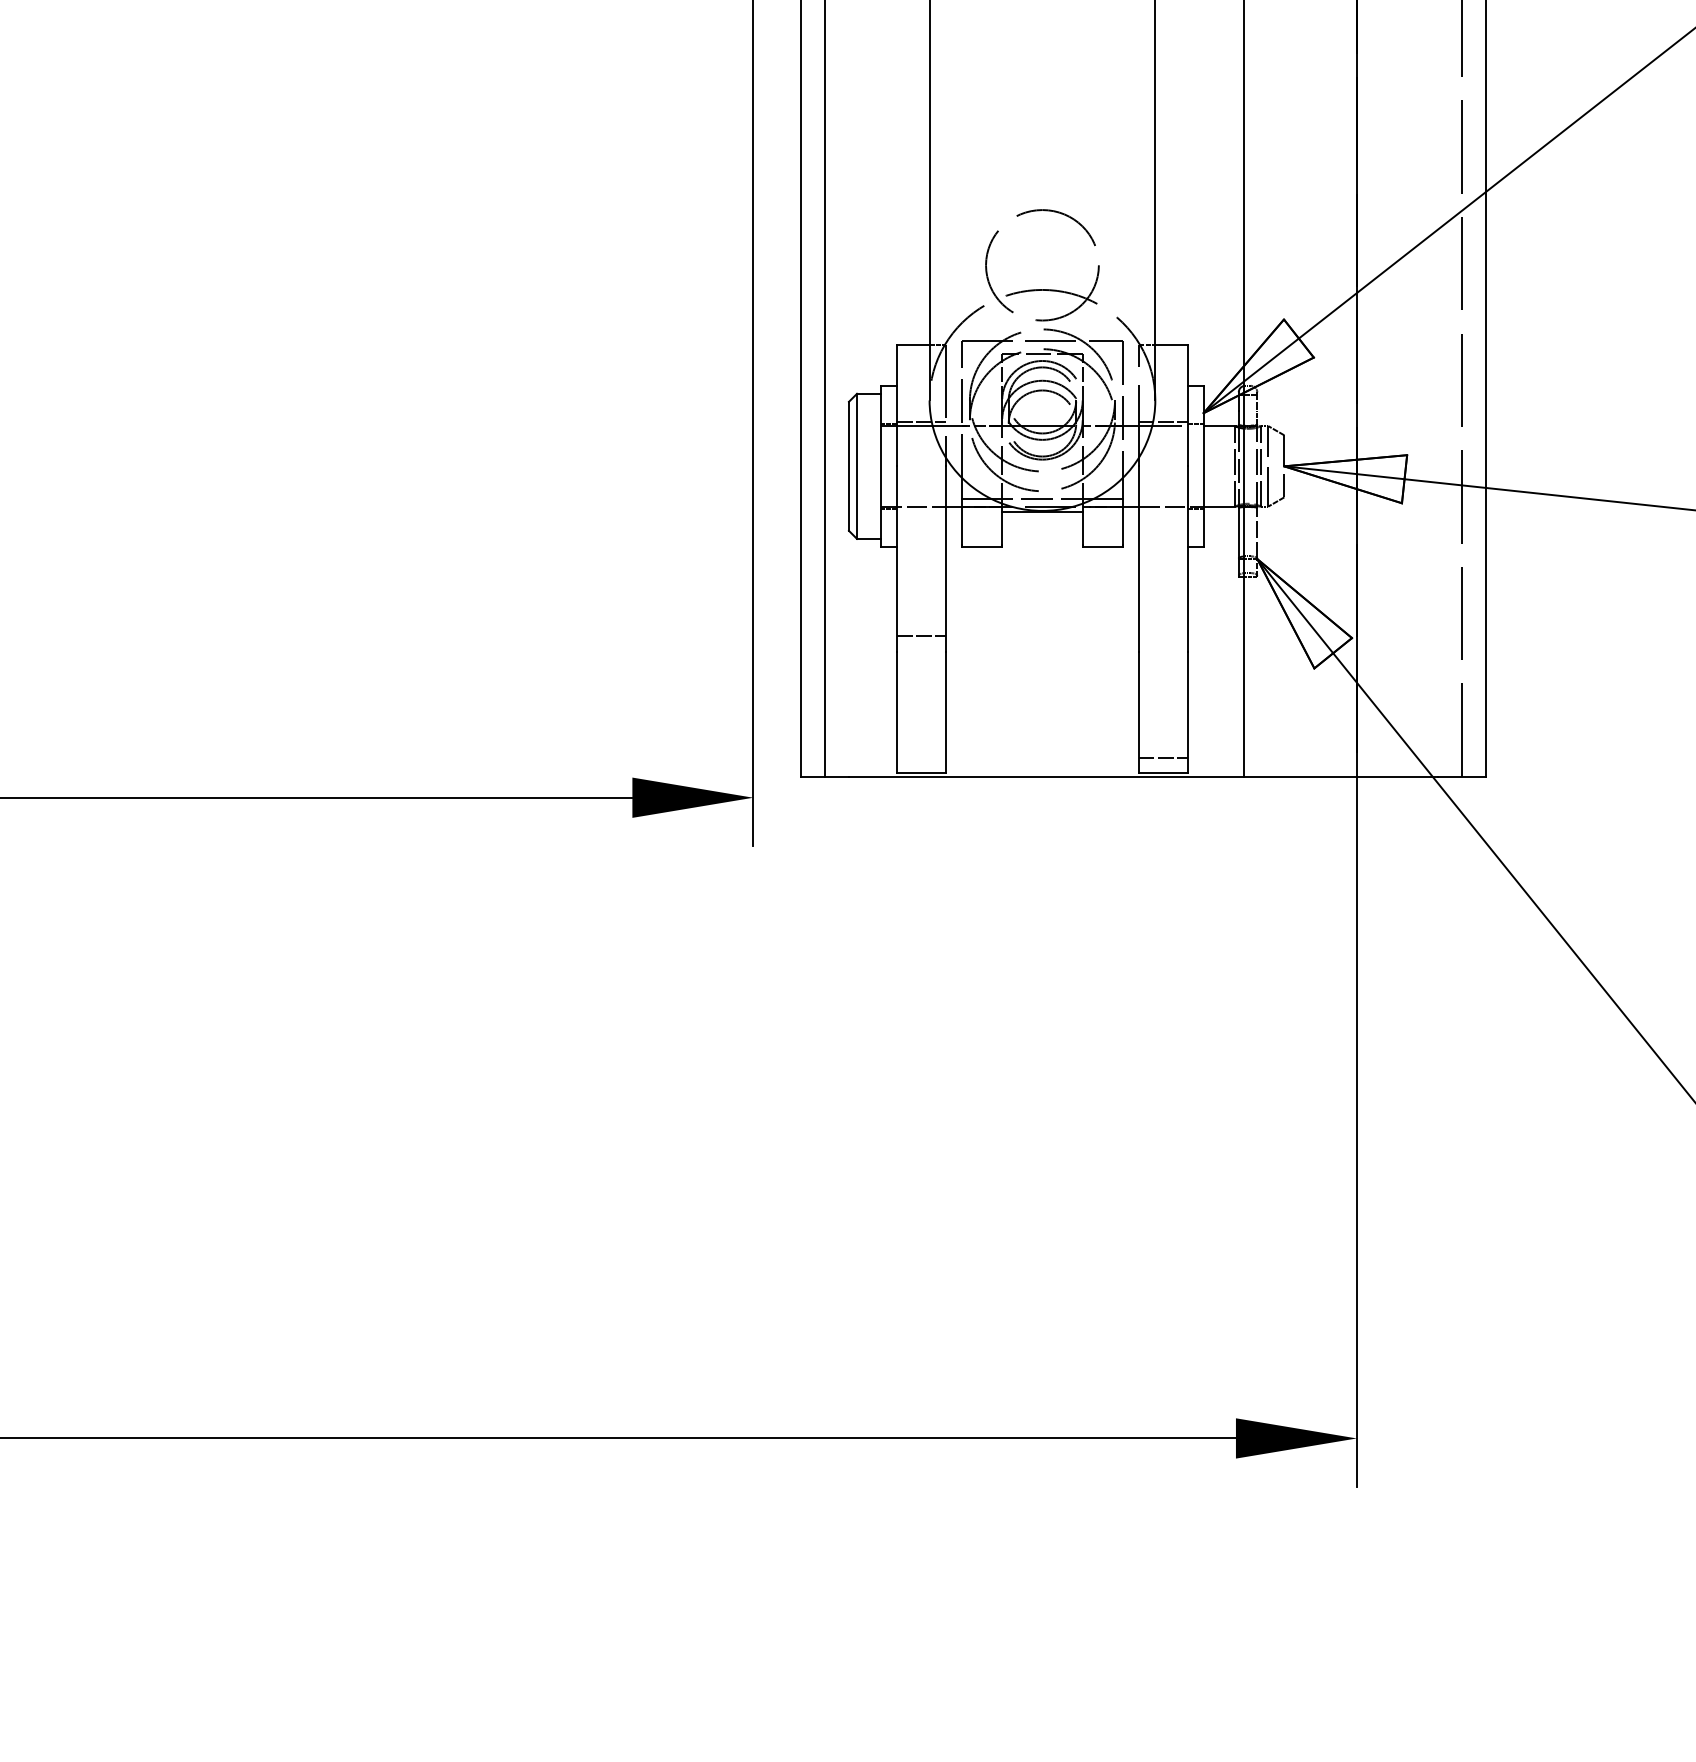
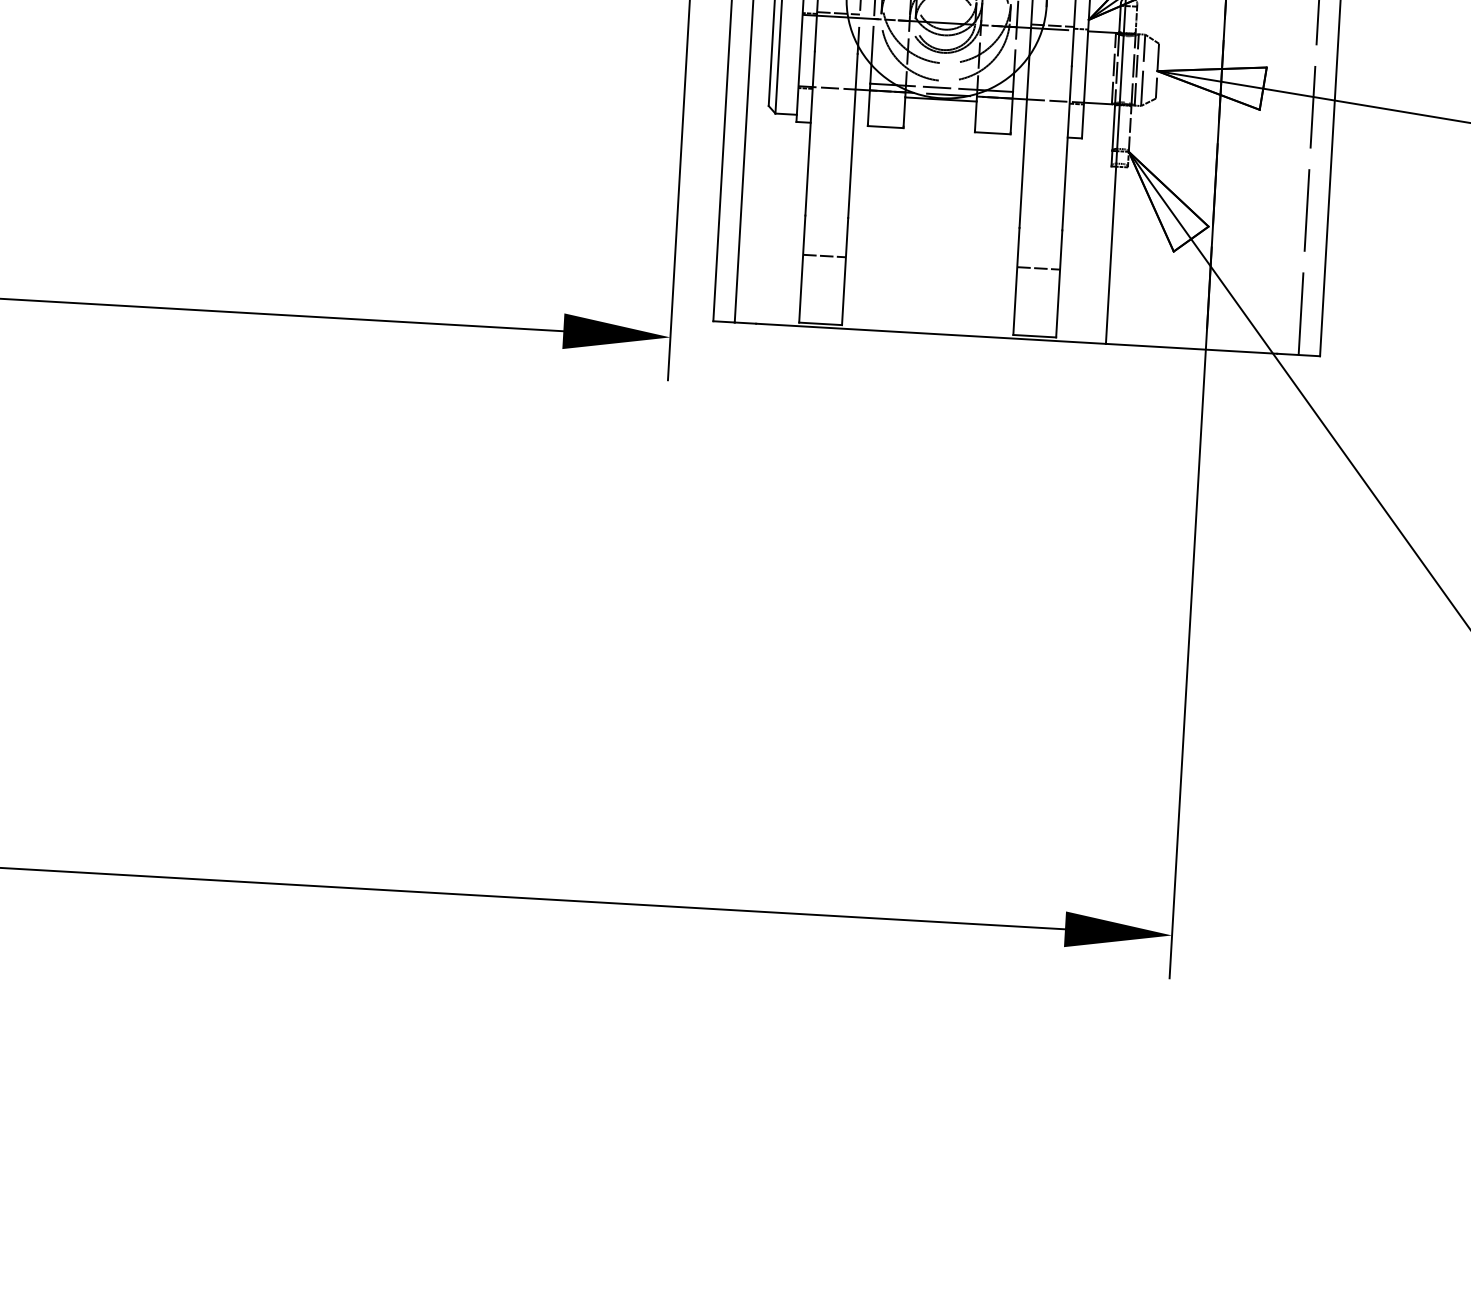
line: (921, 636) -> (824, 256), moved
line: (1163, 758) -> (1038, 268), moved

